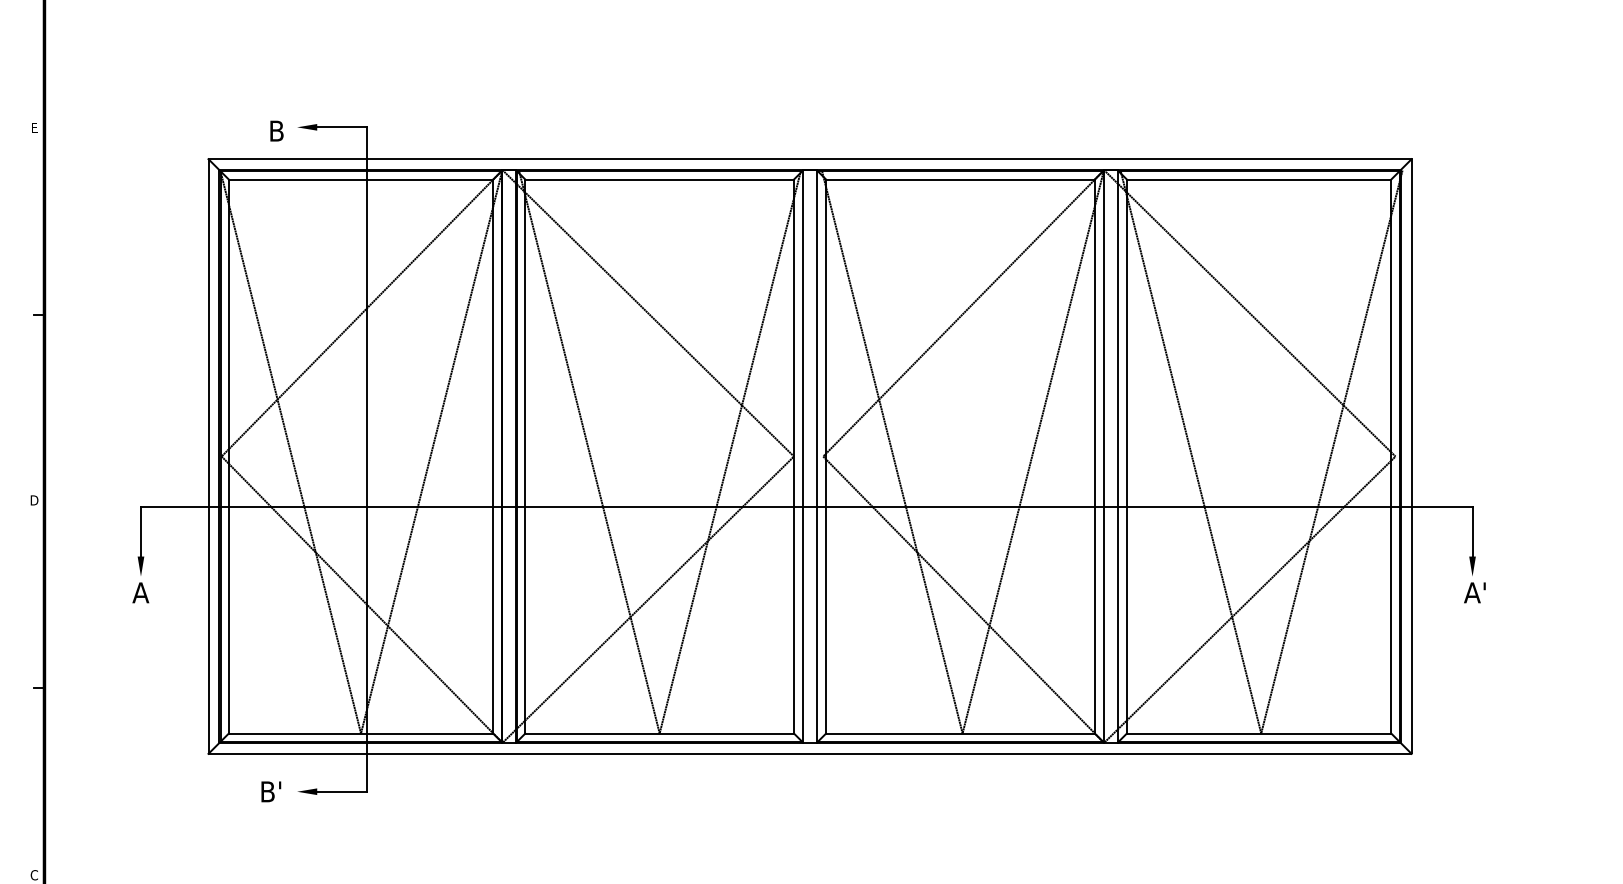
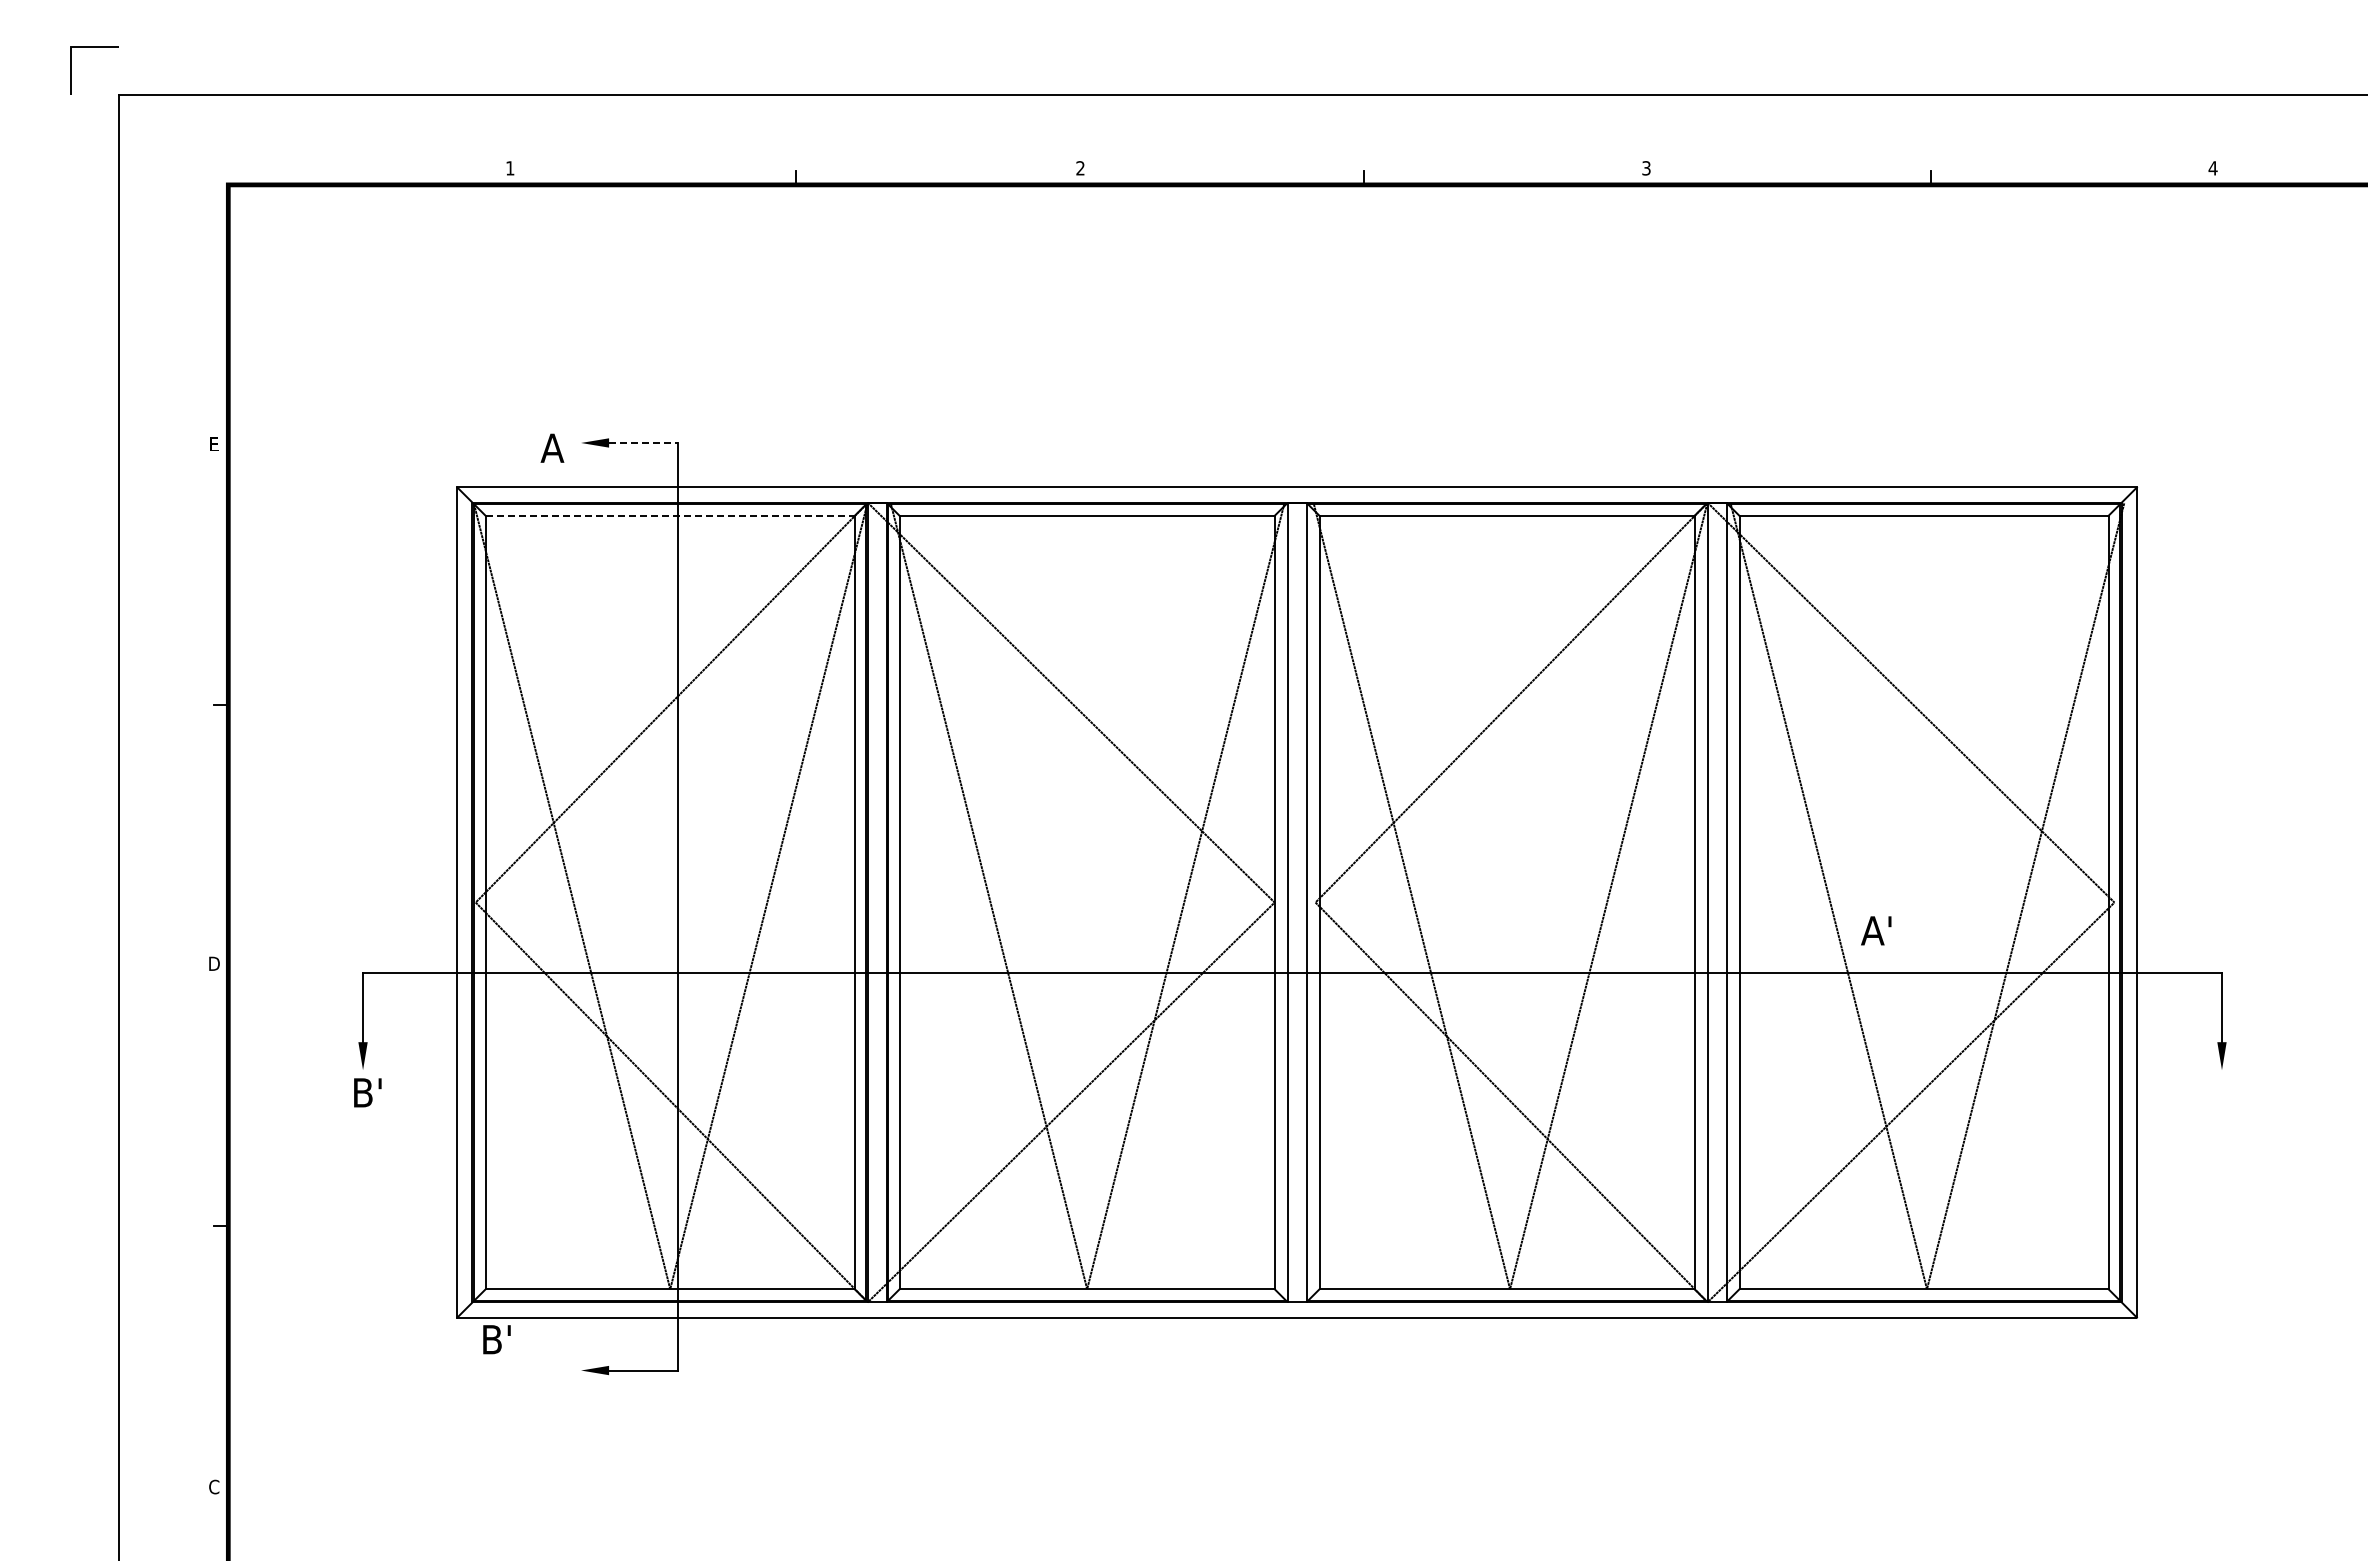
line: (341, 126) -> (643, 442), solid -> dashed
text: (276, 130) -> (552, 447), B -> A
line: (361, 179) -> (670, 515), solid -> dashed
text: (143, 592) -> (366, 1092), A -> B'
text: (1475, 592) -> (1876, 930), moved
text: (270, 791) -> (496, 1339), moved

